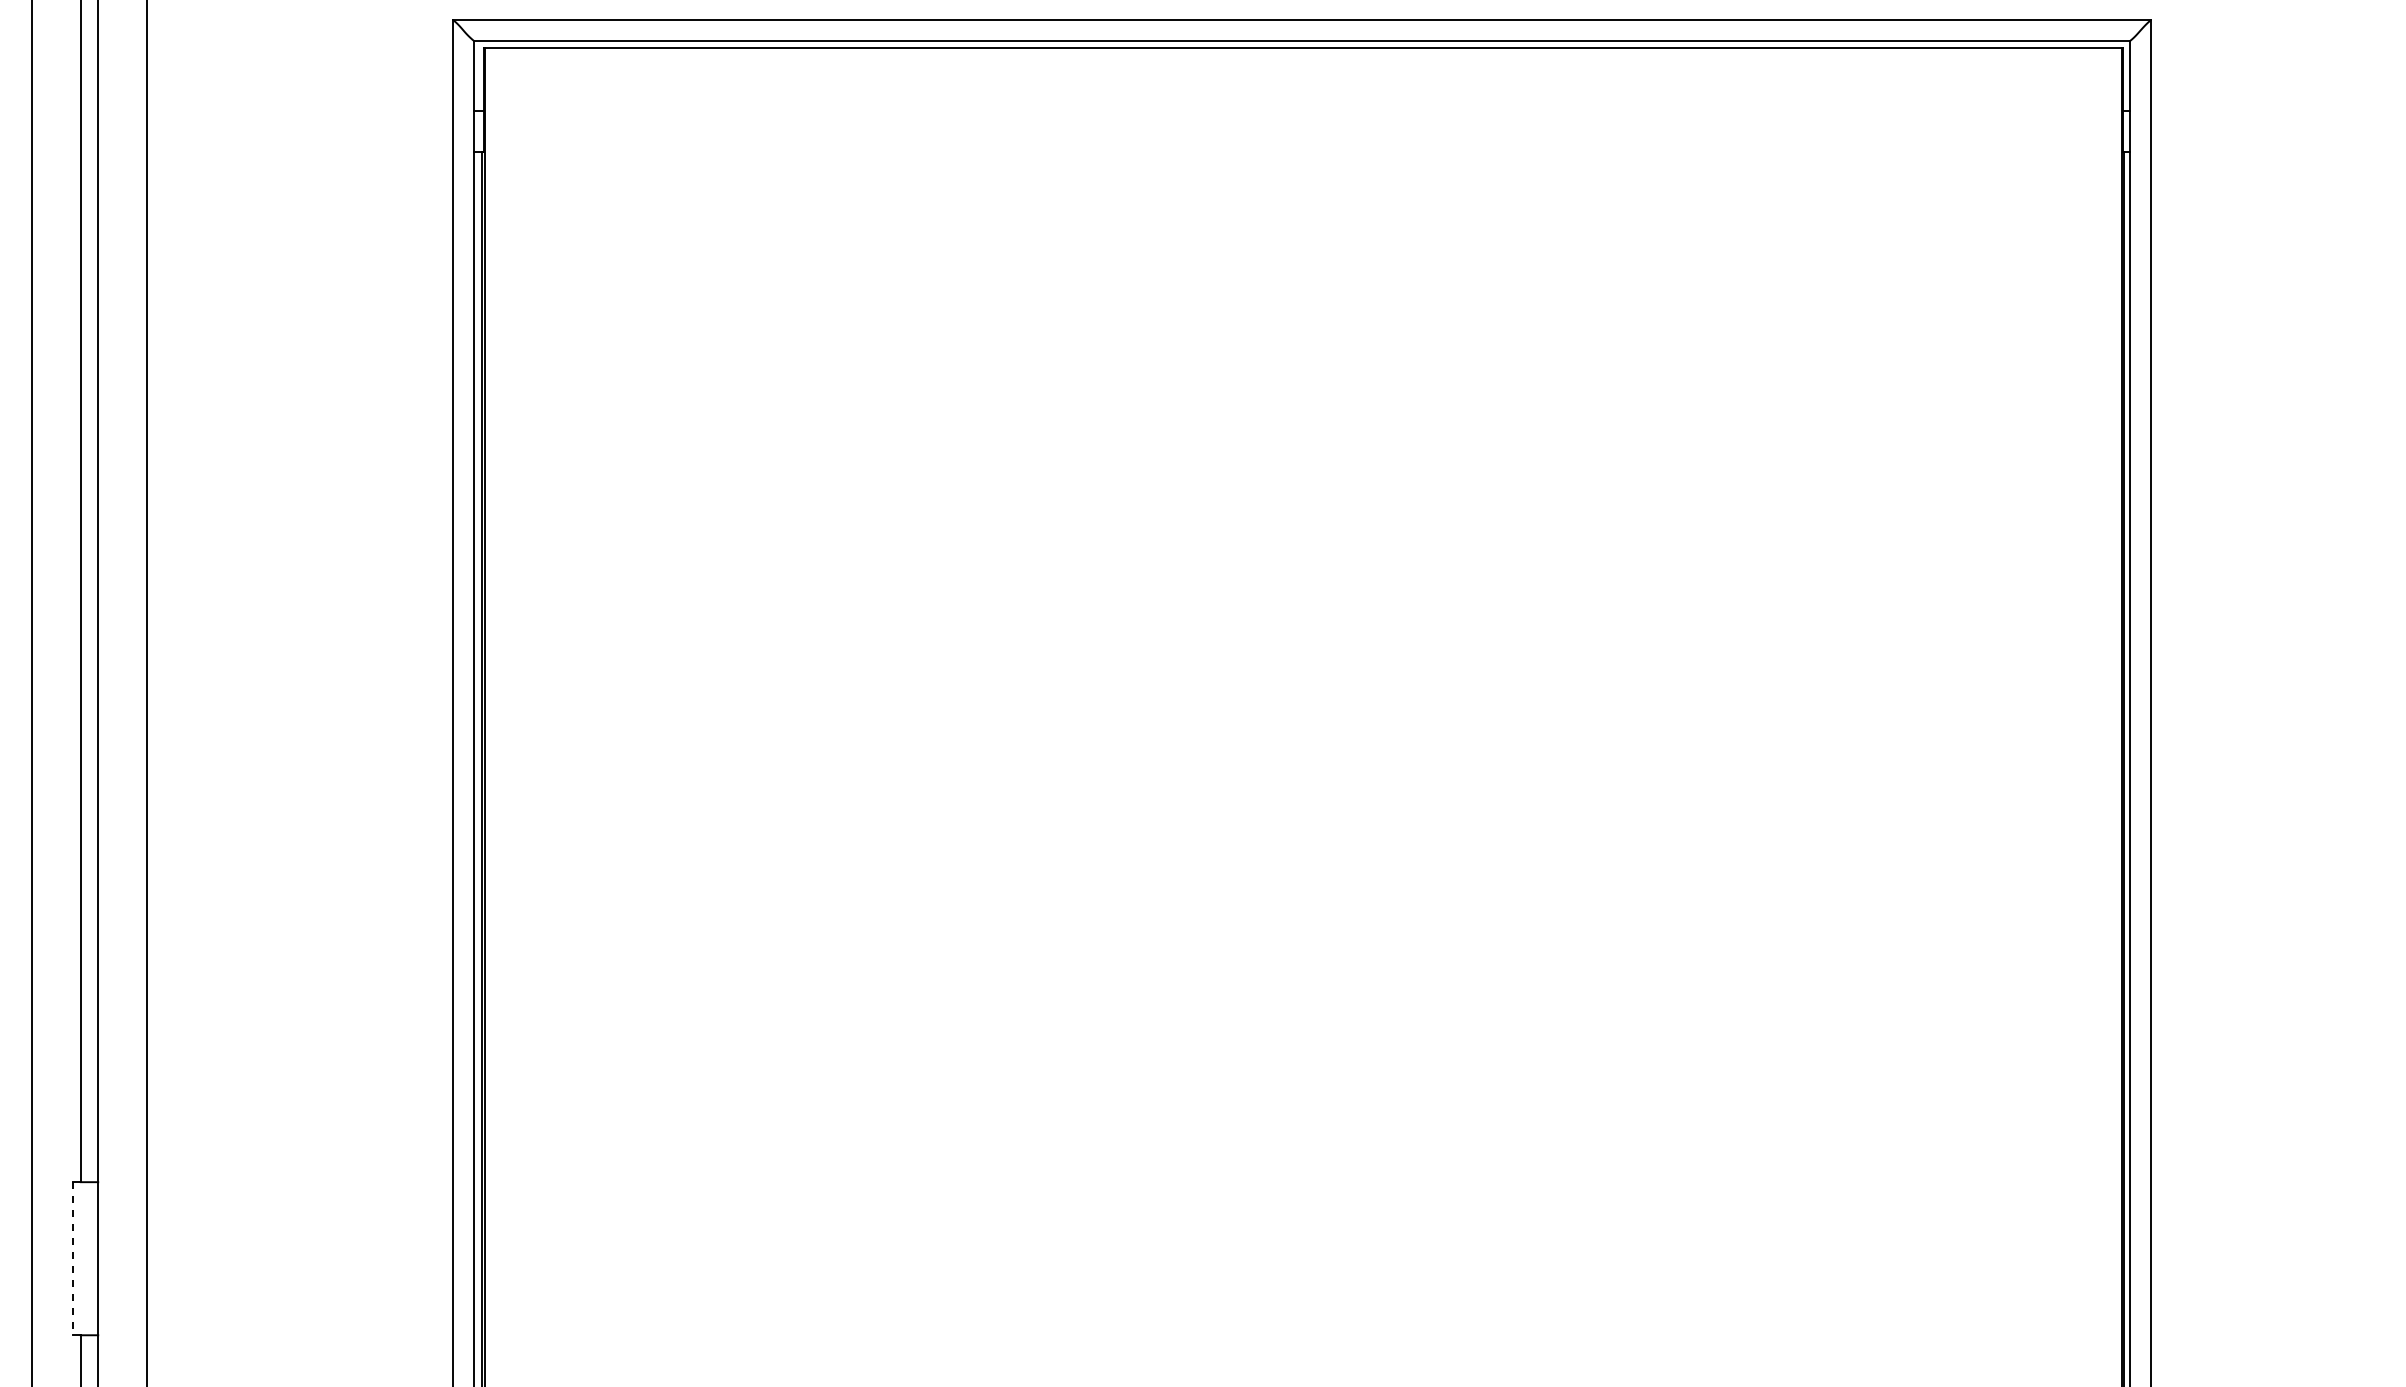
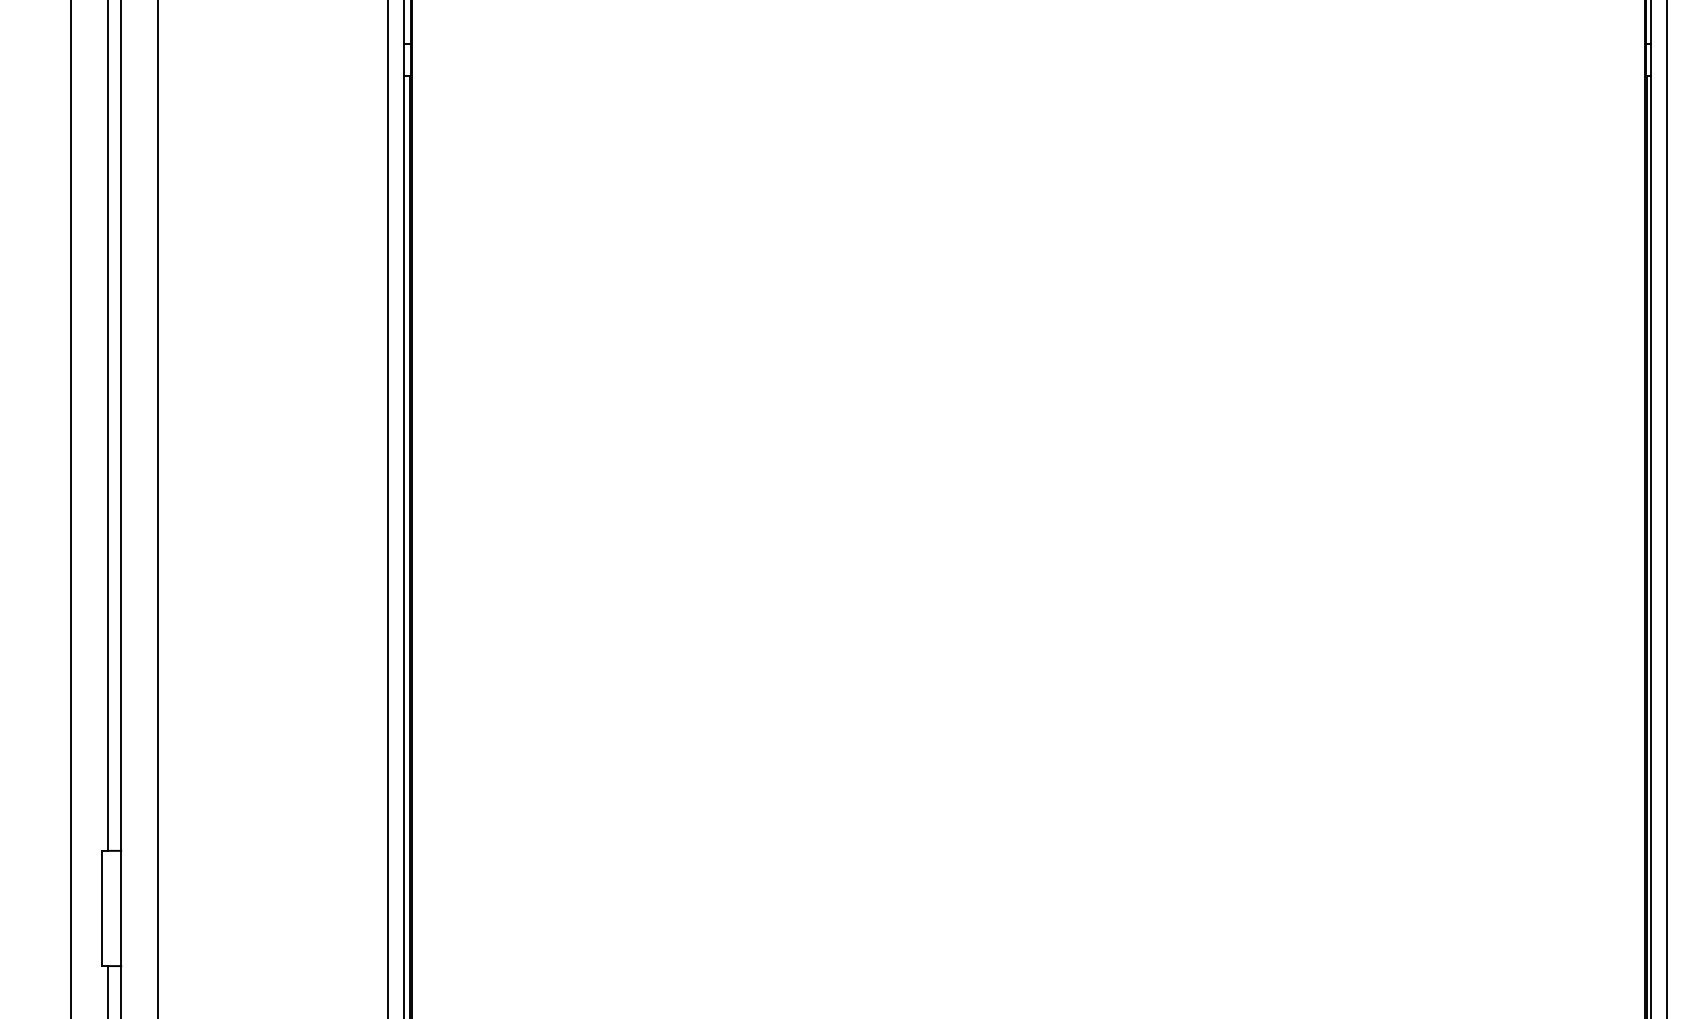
line: (73, 1258) -> (102, 908), dashed -> solid

